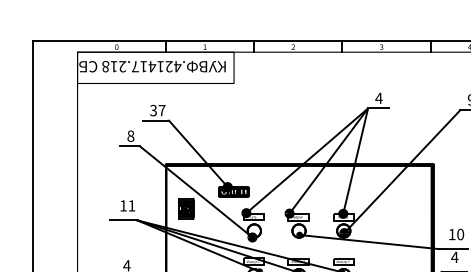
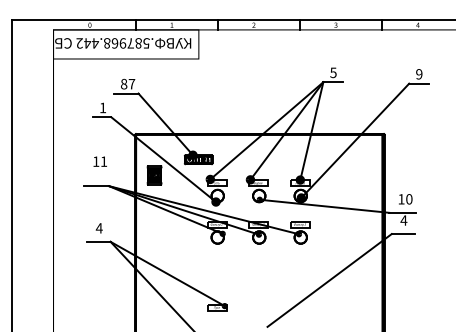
text: (142, 66) -> (113, 43), .421417.218 -> .587968.442
text: (378, 98) -> (333, 72), 4 -> 5
text: (152, 110) -> (123, 84), 37 -> 87
text: (130, 135) -> (102, 107), 8 -> 1
text: (127, 205) -> (99, 161), moved

